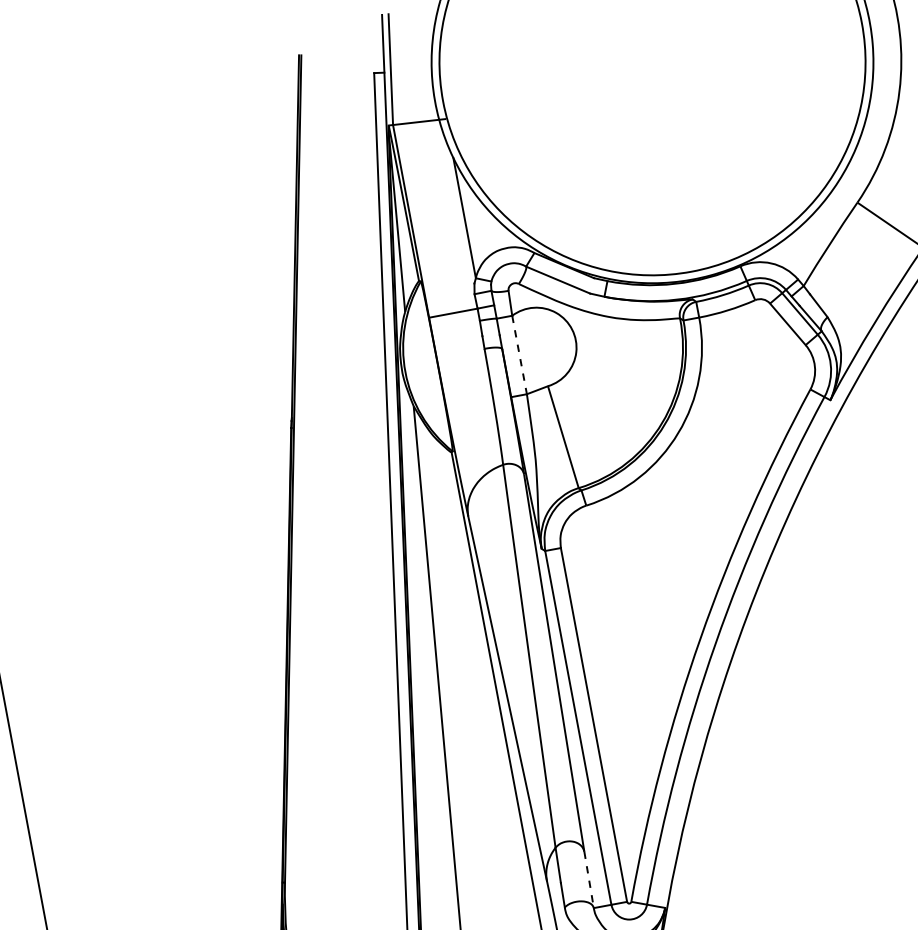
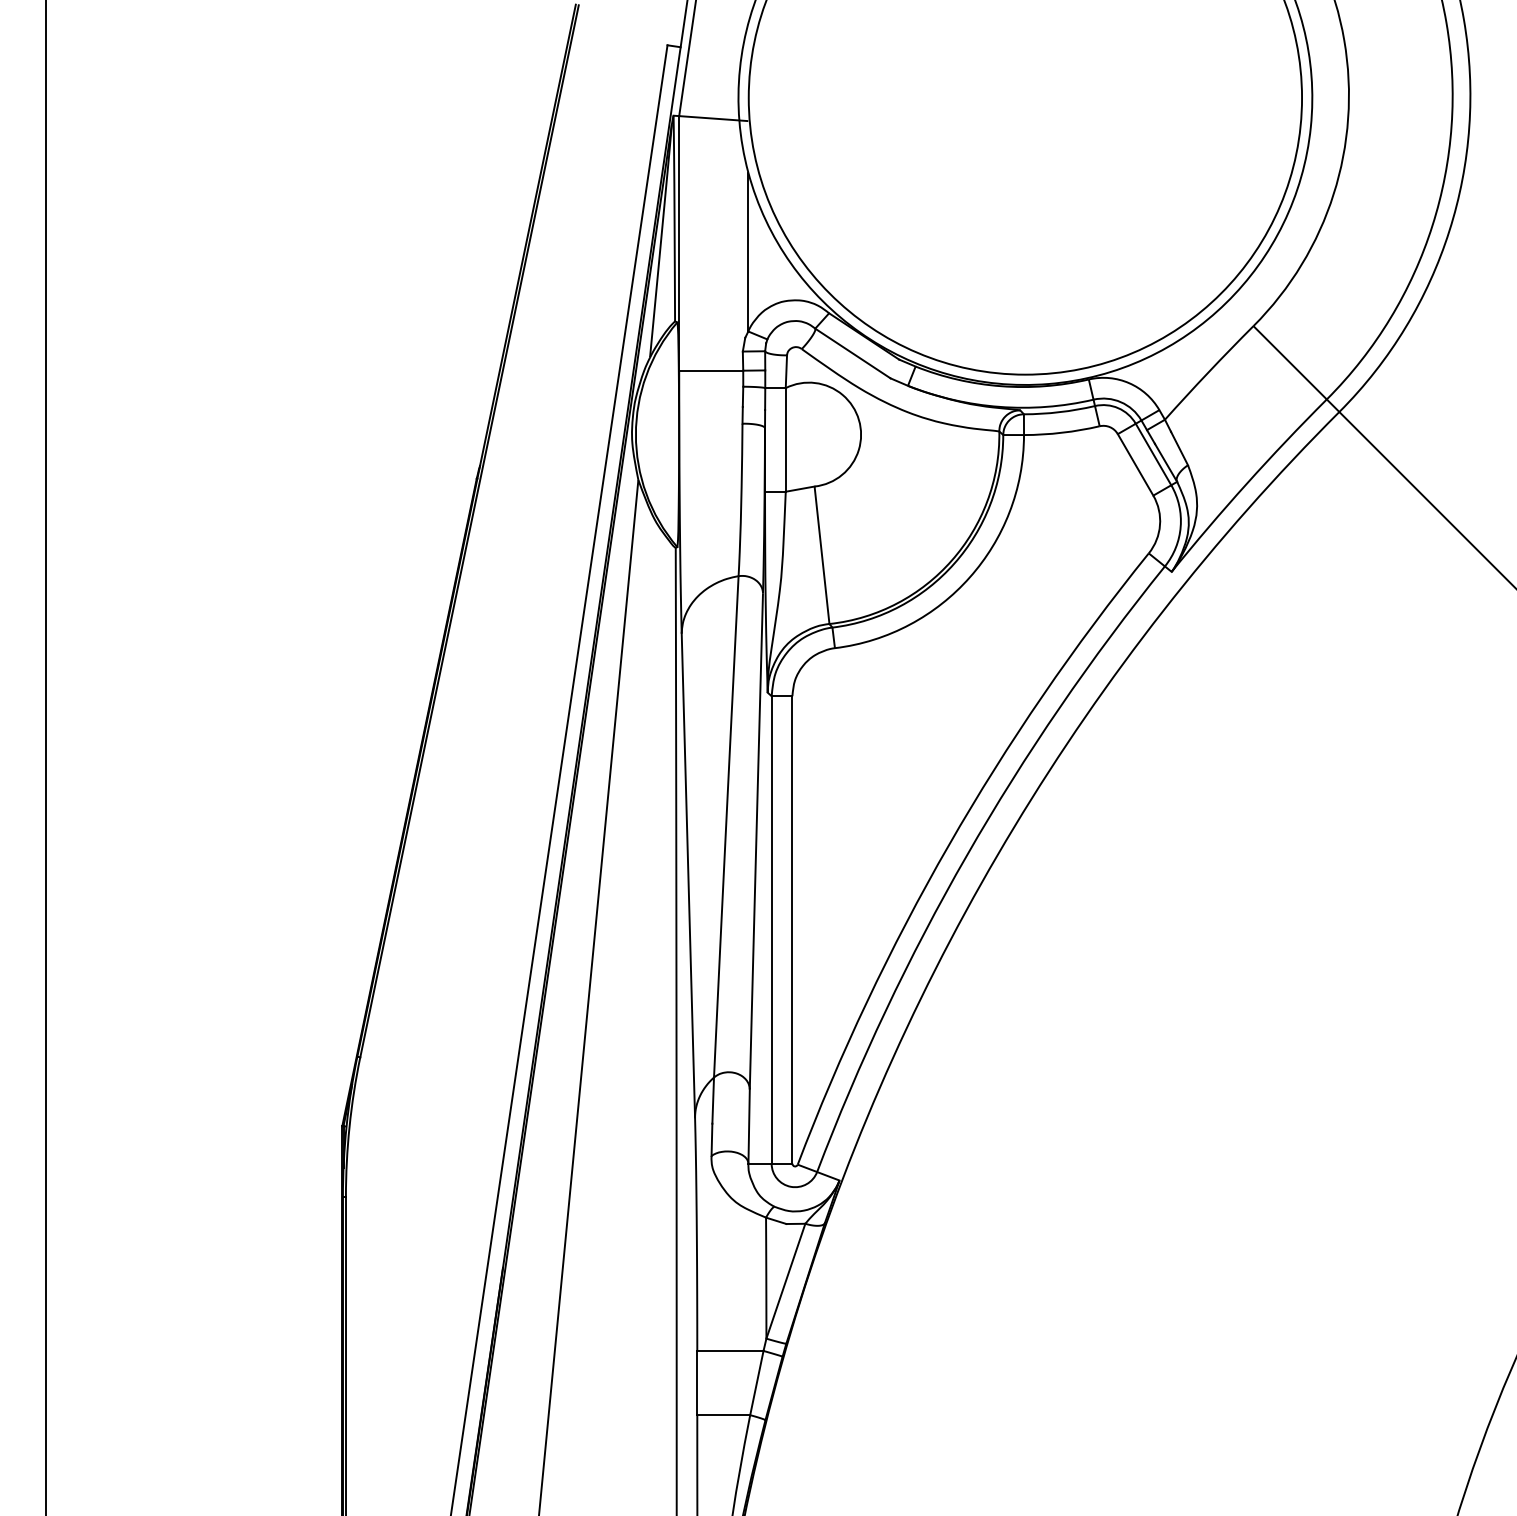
line: (519, 354) -> (785, 439), dashed -> solid
line: (589, 880) -> (749, 1127), dashed -> solid

